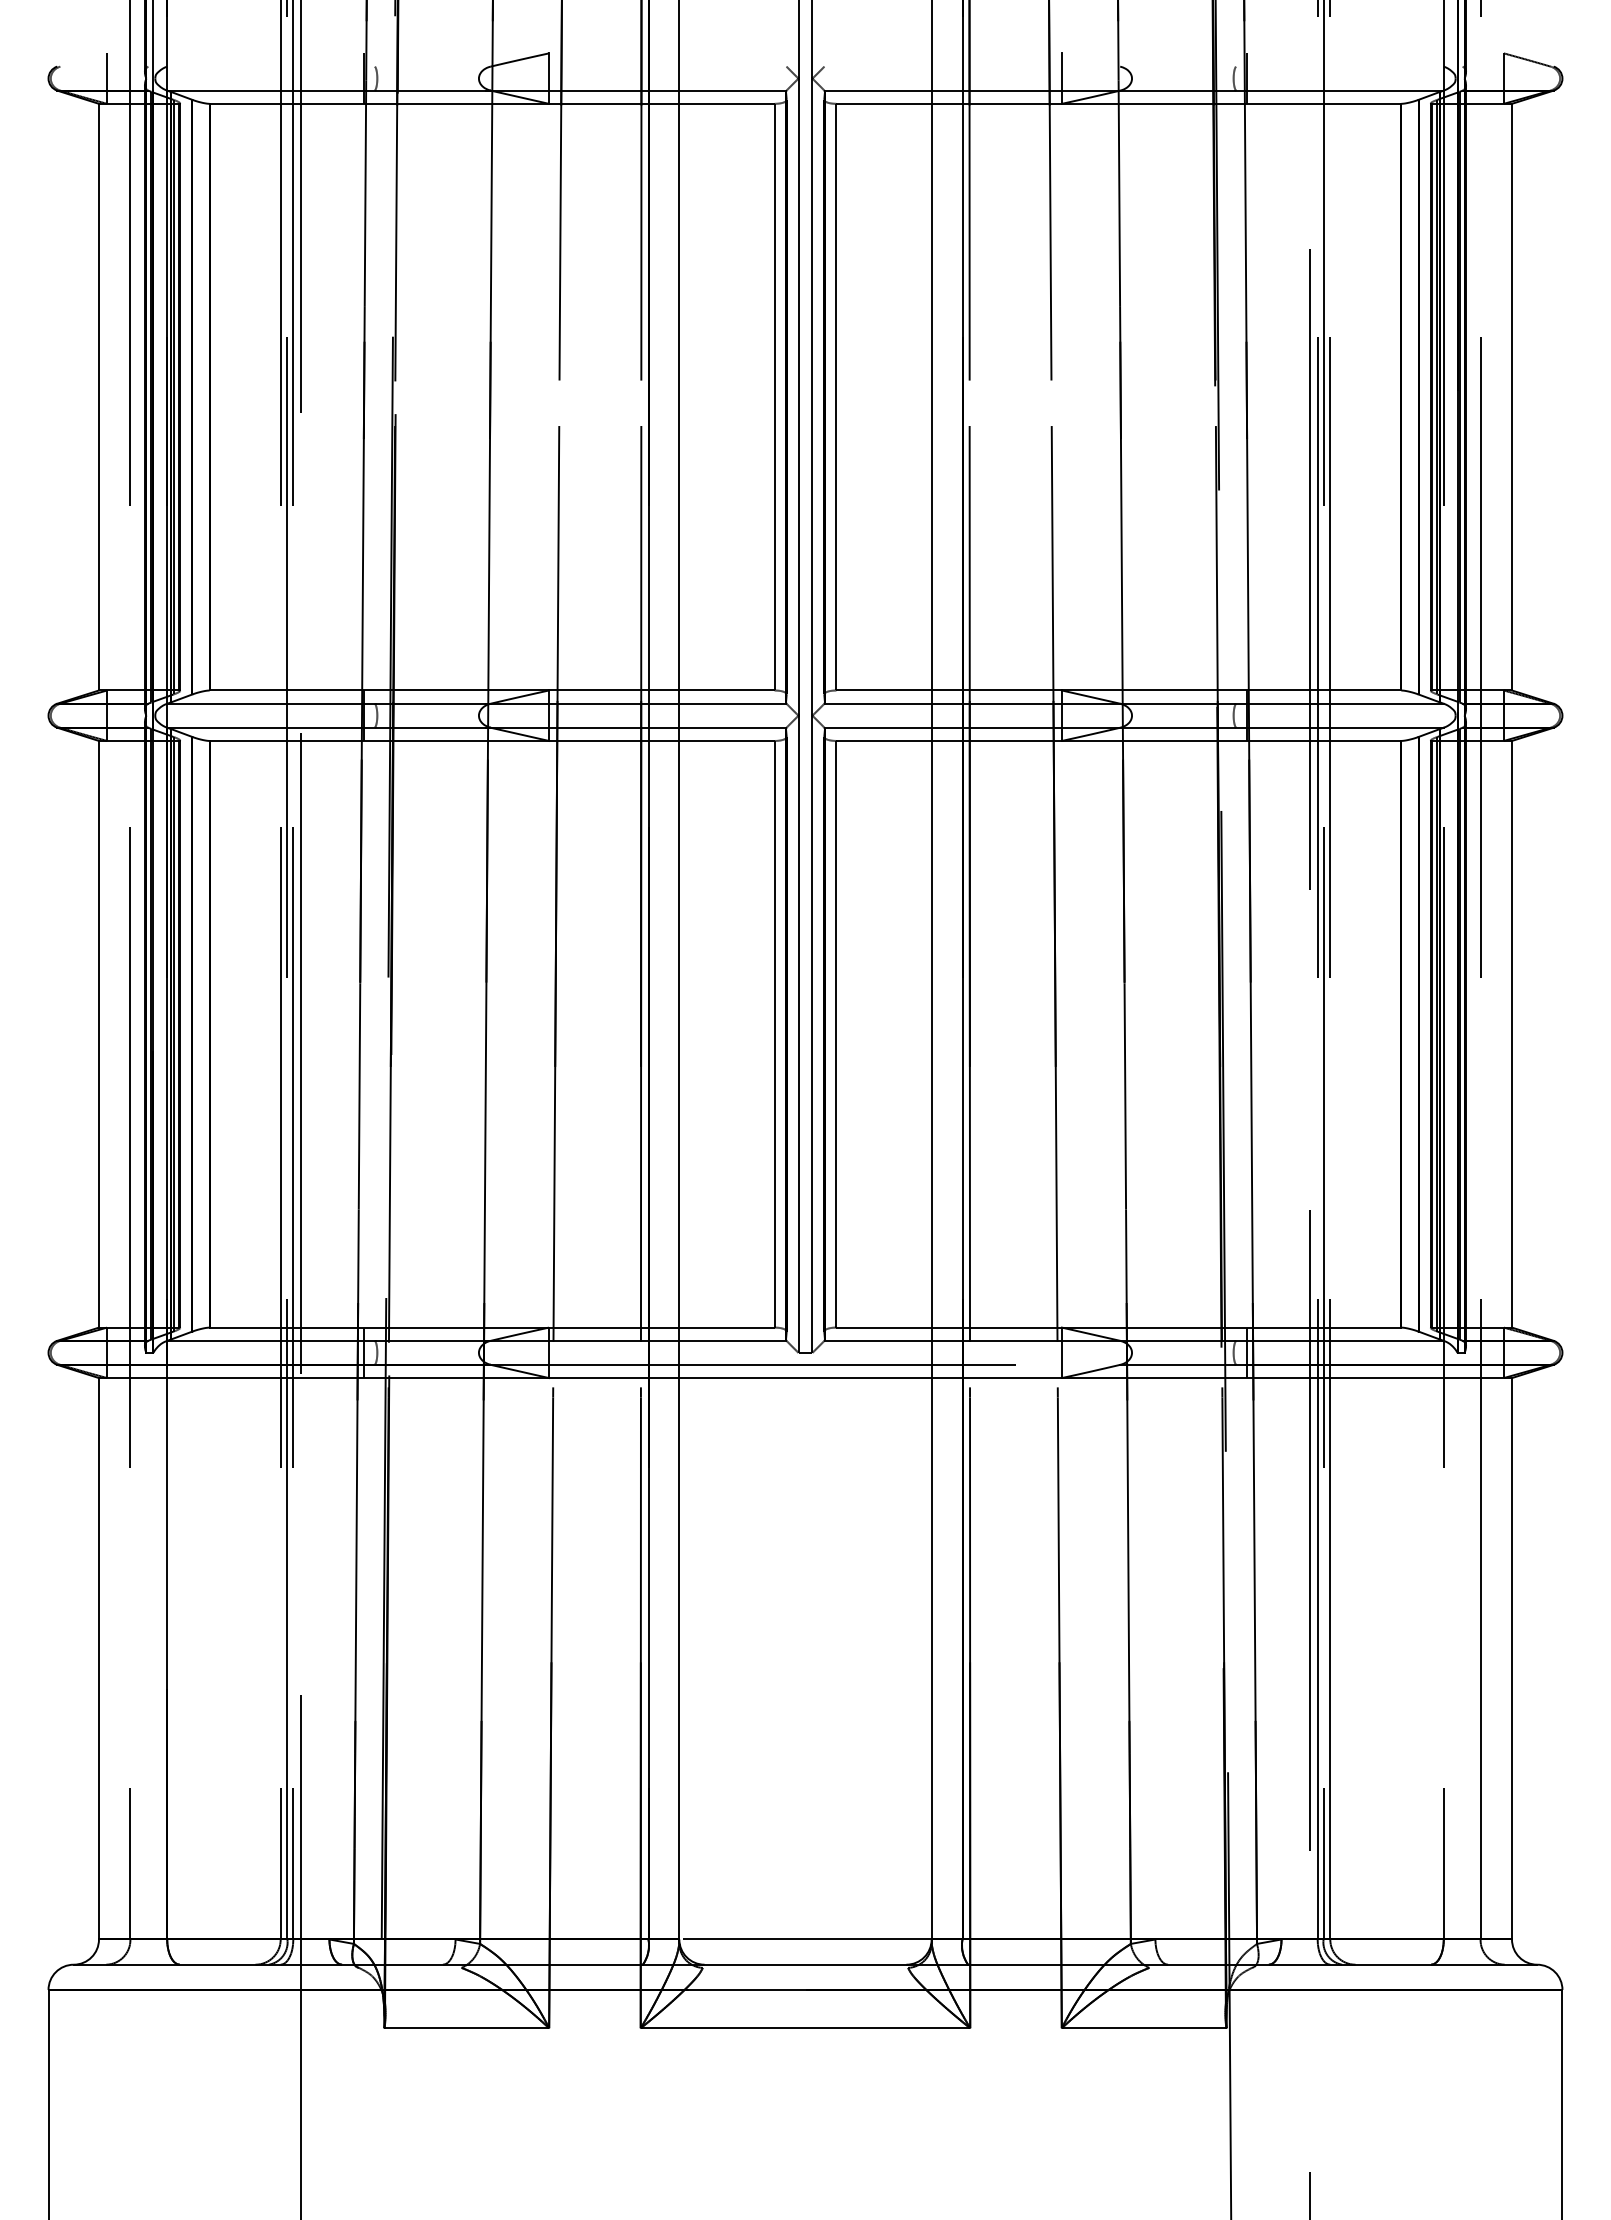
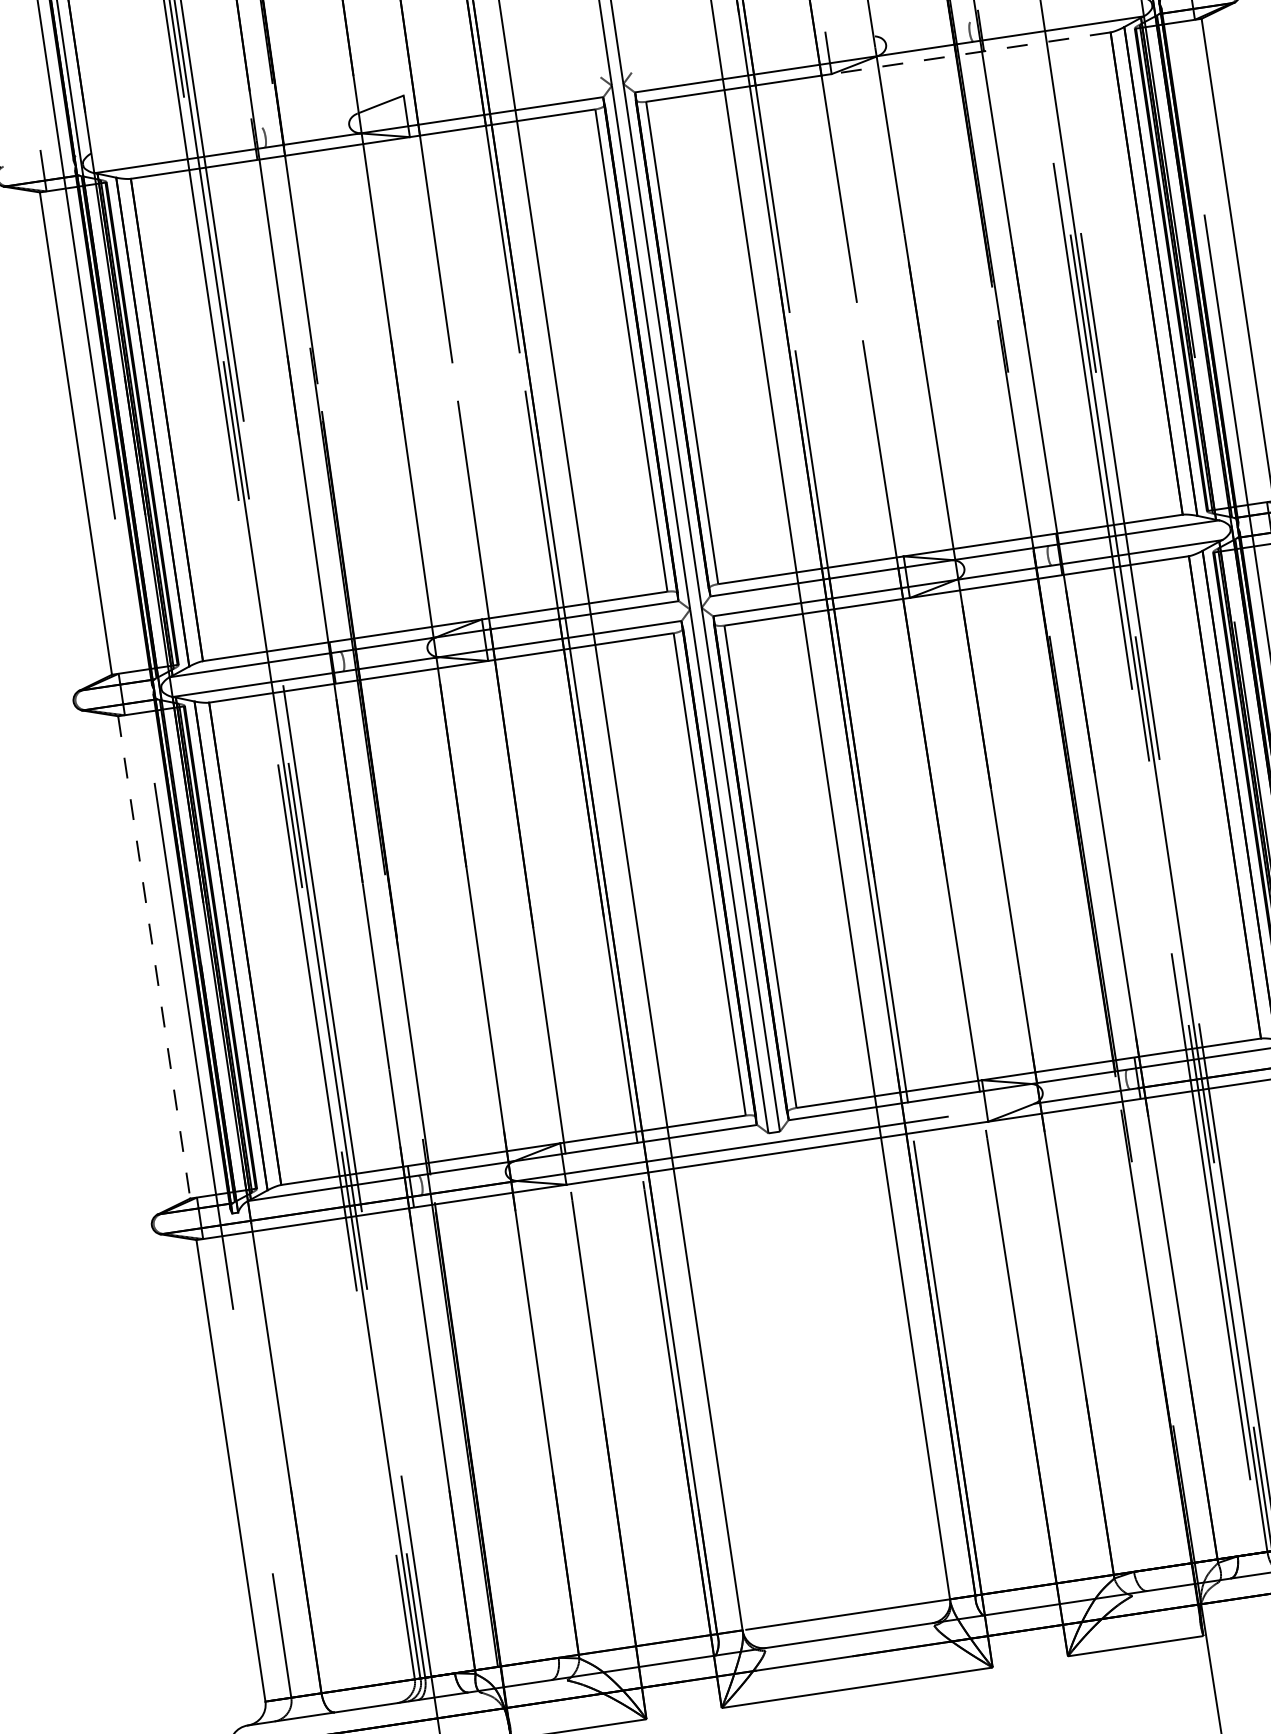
line: (1231, 103) -> (970, 52), solid -> dashed
line: (99, 1034) -> (154, 957), solid -> dashed

